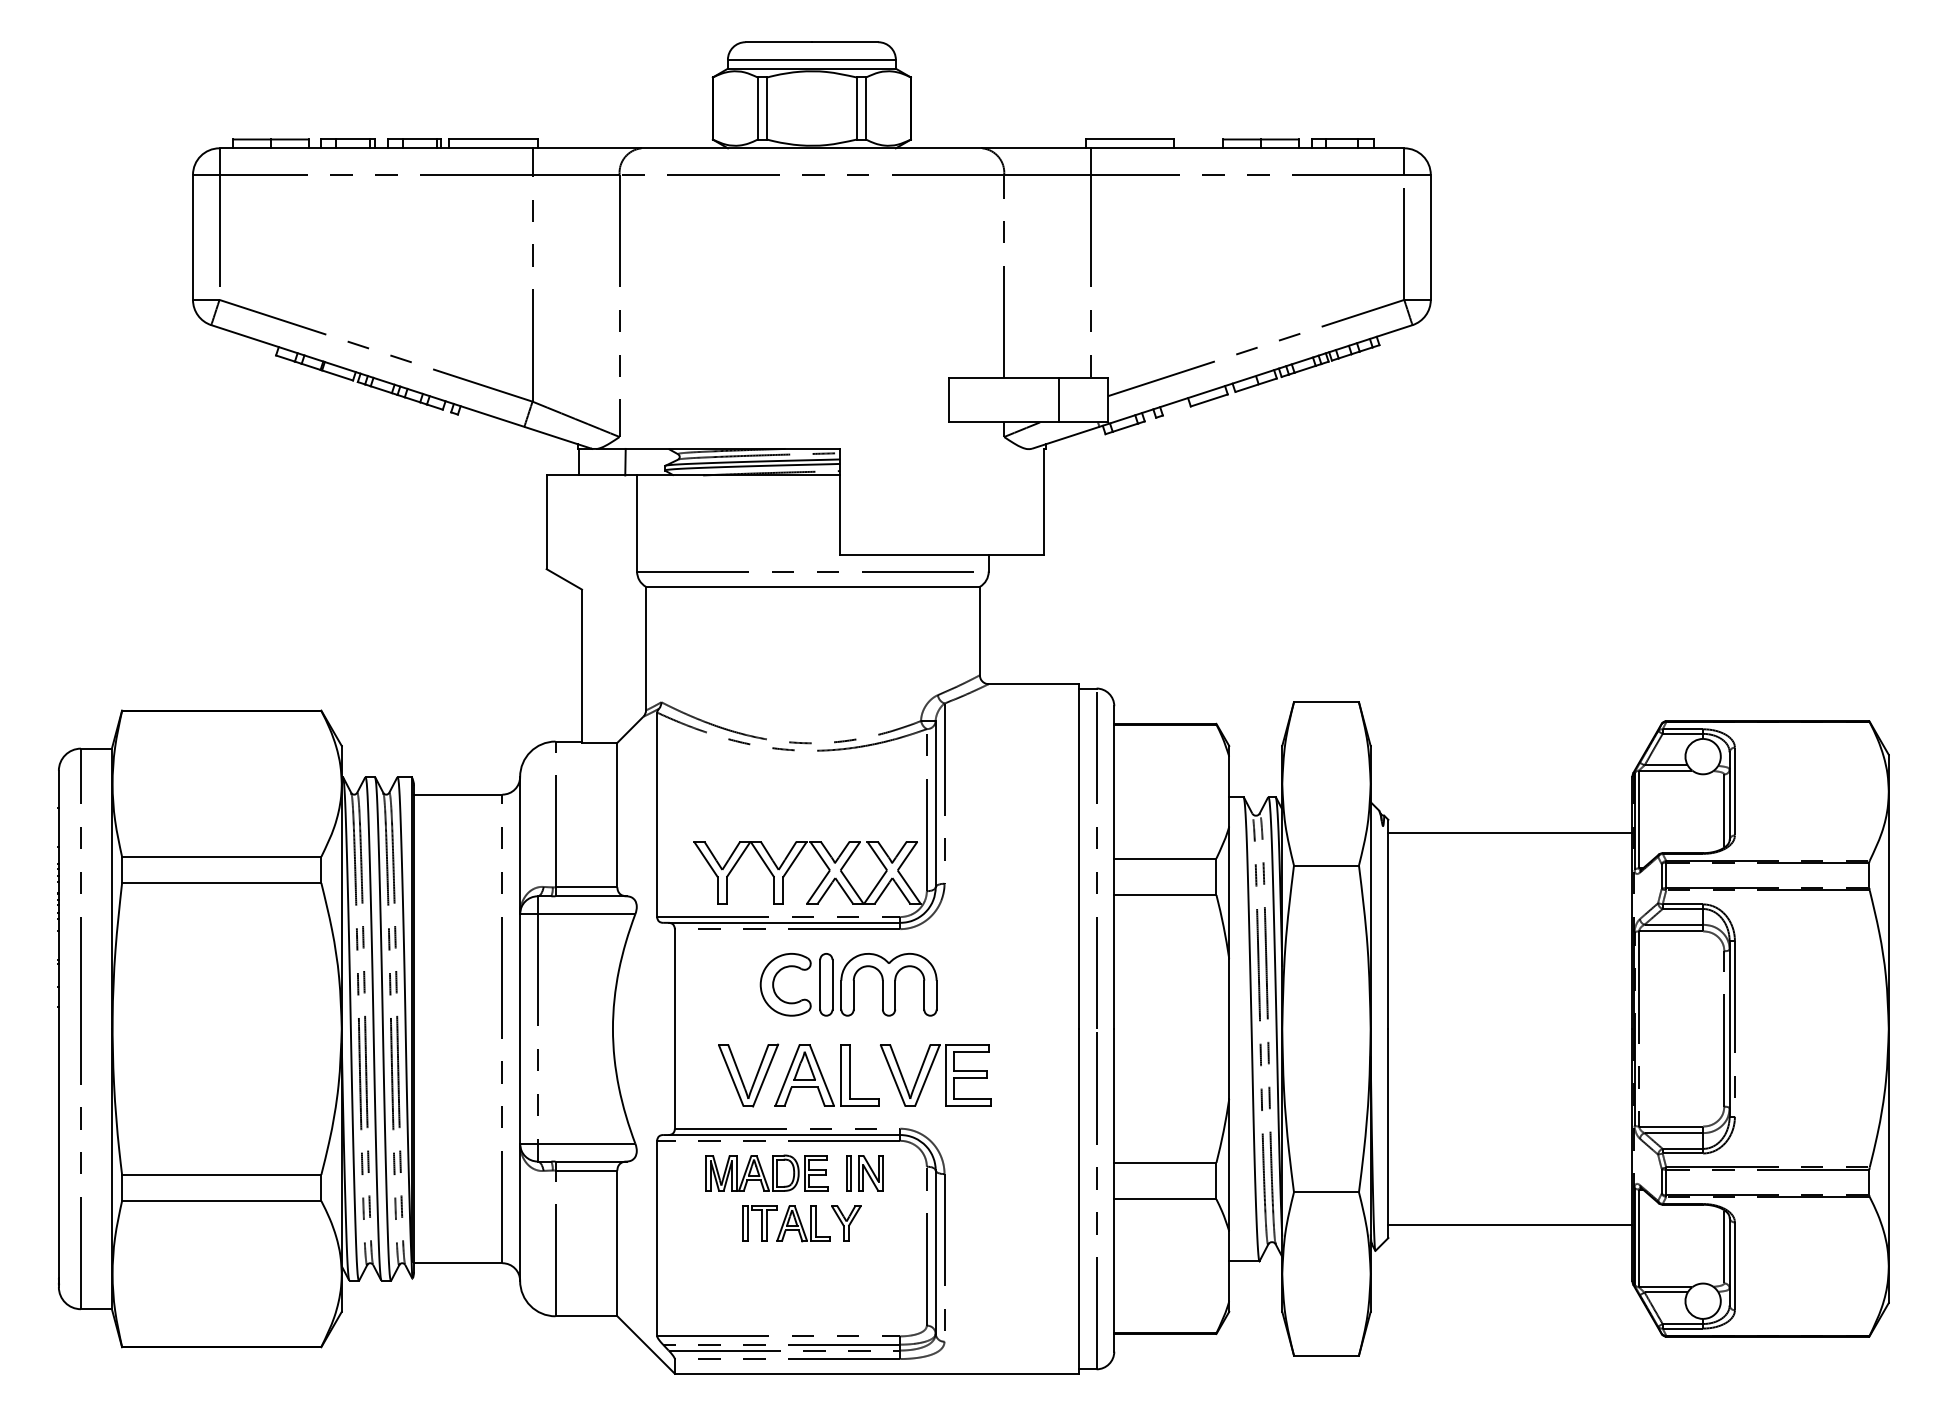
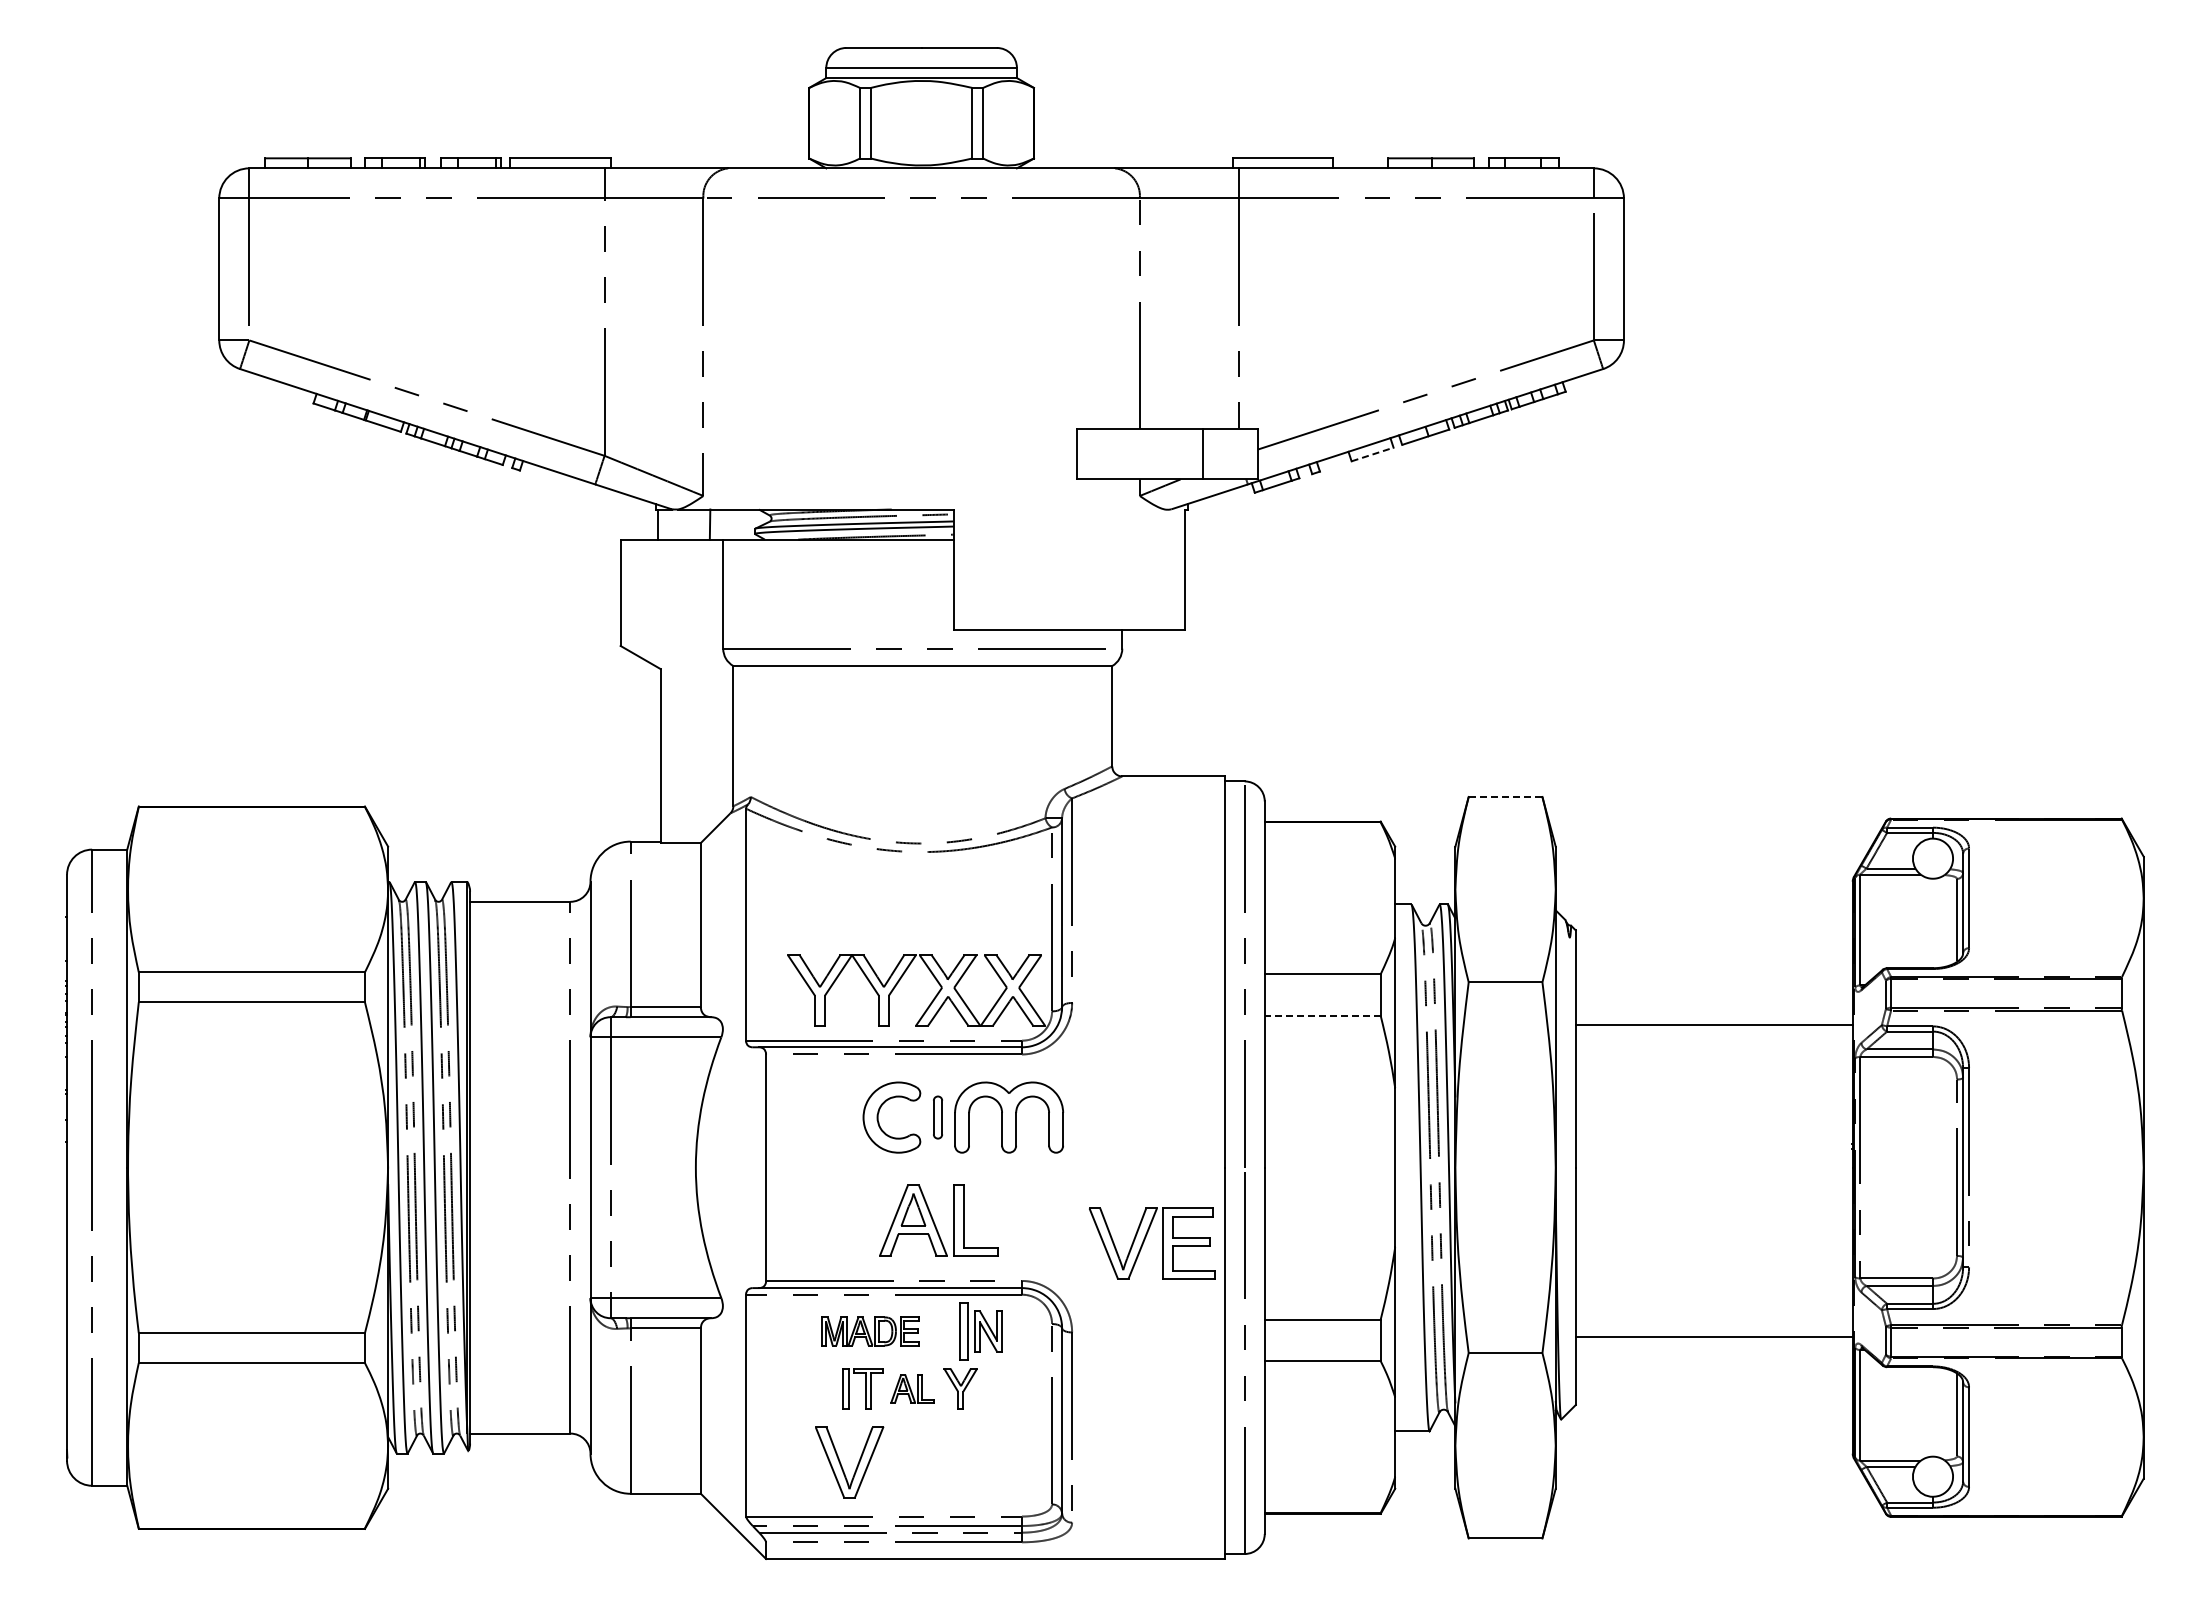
line: (1210, 400) -> (1373, 454), solid -> dashed
line: (1326, 701) -> (1505, 796), solid -> dashed
line: (1509, 832) -> (1713, 1024), moved
line: (1165, 894) -> (1322, 1015), solid -> dashed
part: (825, 984) -> (937, 1117), size x0.6
part: (929, 1071) -> (1145, 1239), moved
part: (741, 1076) -> (841, 1463), moved
part: (766, 1173) -> (870, 1331), size x0.7
part: (848, 1173) -> (963, 1331), size x1.4
part: (803, 1223) -> (912, 1388), size x0.7
line: (1509, 1225) -> (1713, 1337), moved

